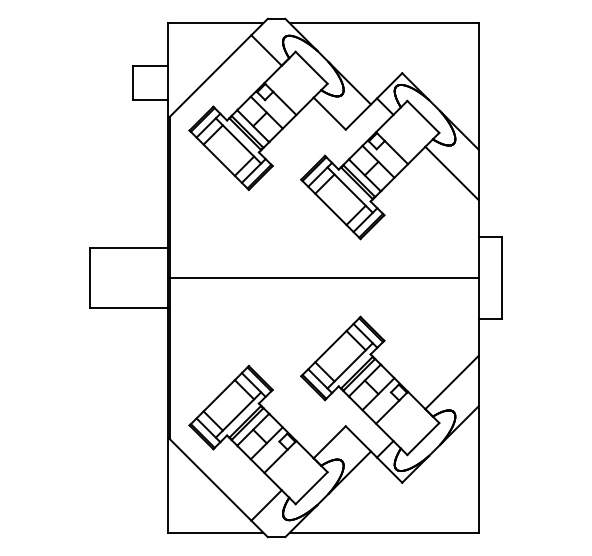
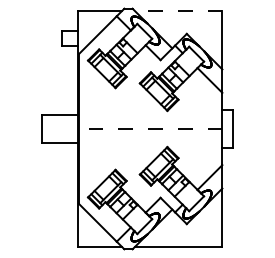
line: (384, 22) -> (178, 10), solid -> dashed
line: (321, 279) -> (149, 129), solid -> dashed

